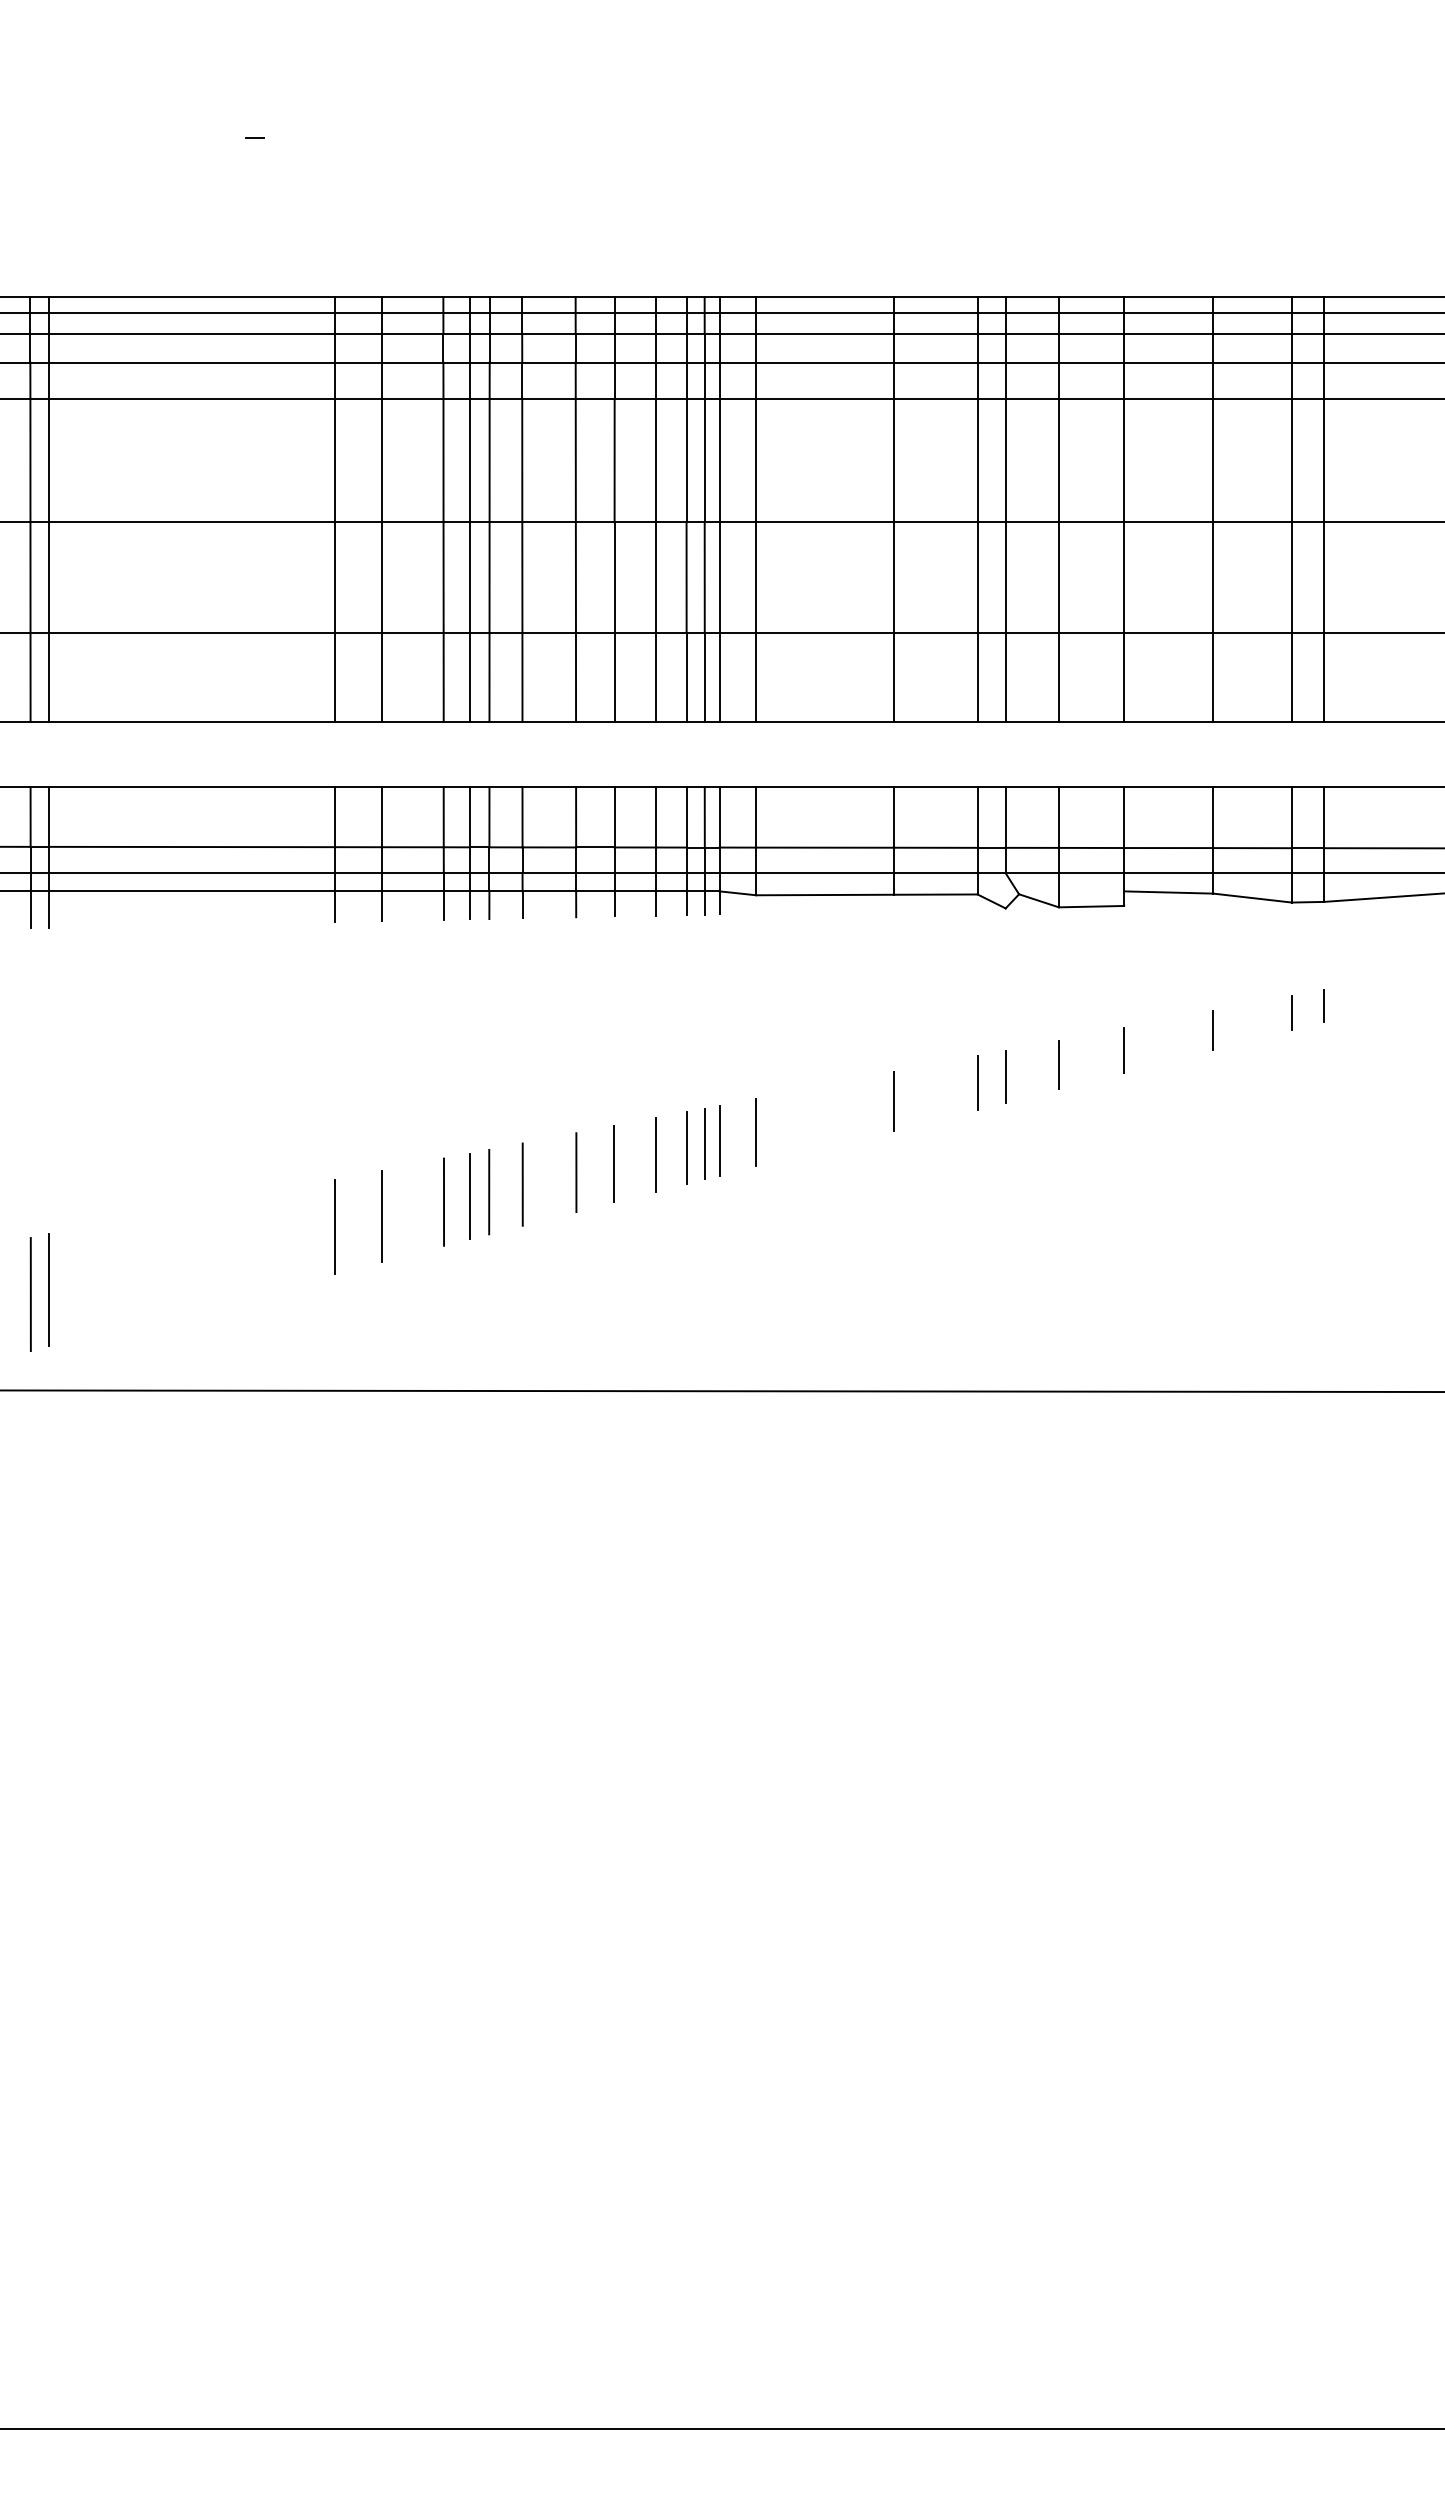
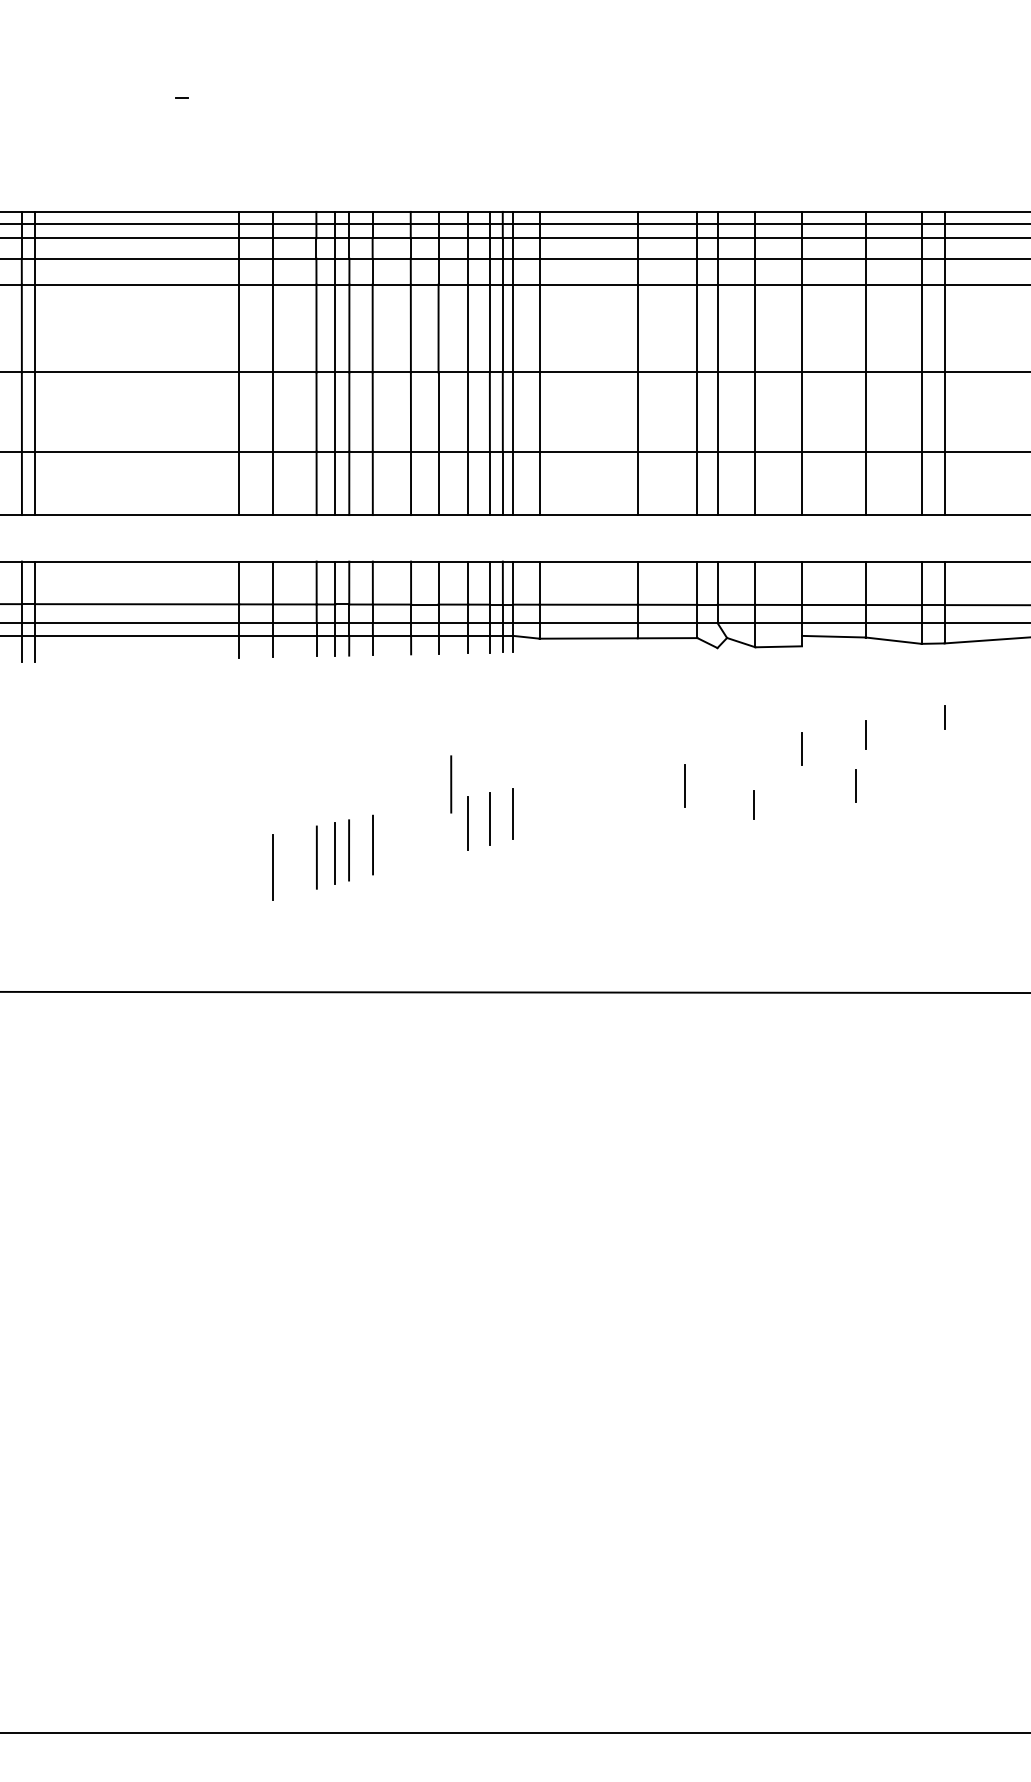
line: (1291, 1012) -> (921, 722), removed
line: (1058, 1064) -> (755, 759), removed
line: (1005, 1076) -> (717, 767), removed
line: (977, 1082) -> (697, 772), removed
line: (893, 1101) -> (684, 785), moved
line: (1199, 1102) -> (855, 786), added
line: (1056, 1128) -> (753, 805), added
line: (756, 1132) -> (539, 807), removed
line: (704, 1143) -> (502, 815), removed
line: (613, 1163) -> (437, 830), removed
line: (576, 1172) -> (451, 784), moved
line: (335, 1226) -> (239, 874), removed
line: (49, 1290) -> (35, 920), removed
line: (30, 1294) -> (21, 923), removed

